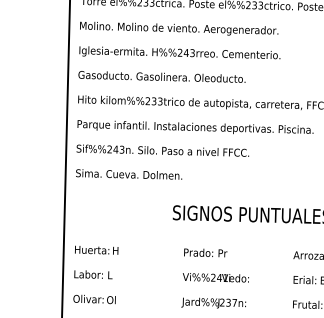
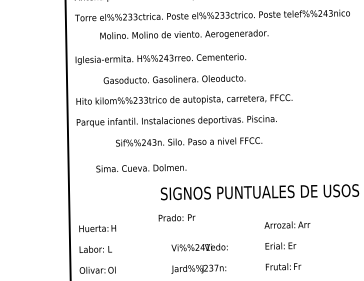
text: (179, 28) -> (184, 34), moved
text: (161, 77) -> (174, 79), moved
text: (163, 150) -> (189, 141), moved
text: (129, 174) -> (141, 168), moved
text: (205, 252) -> (176, 217), moved

